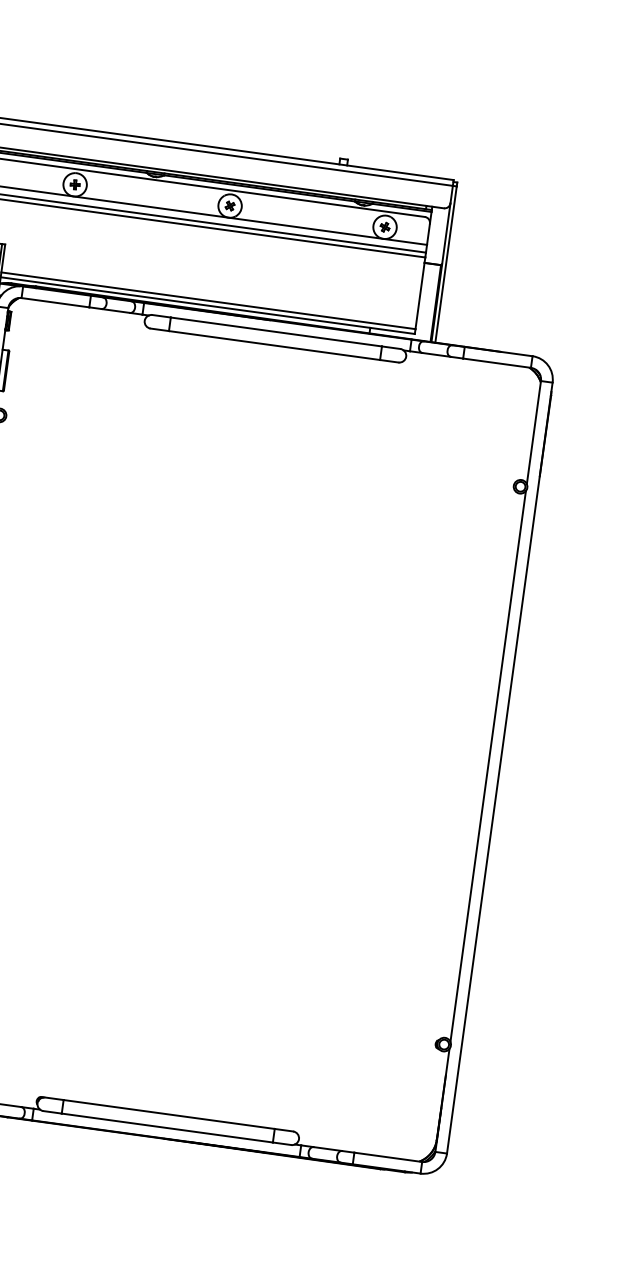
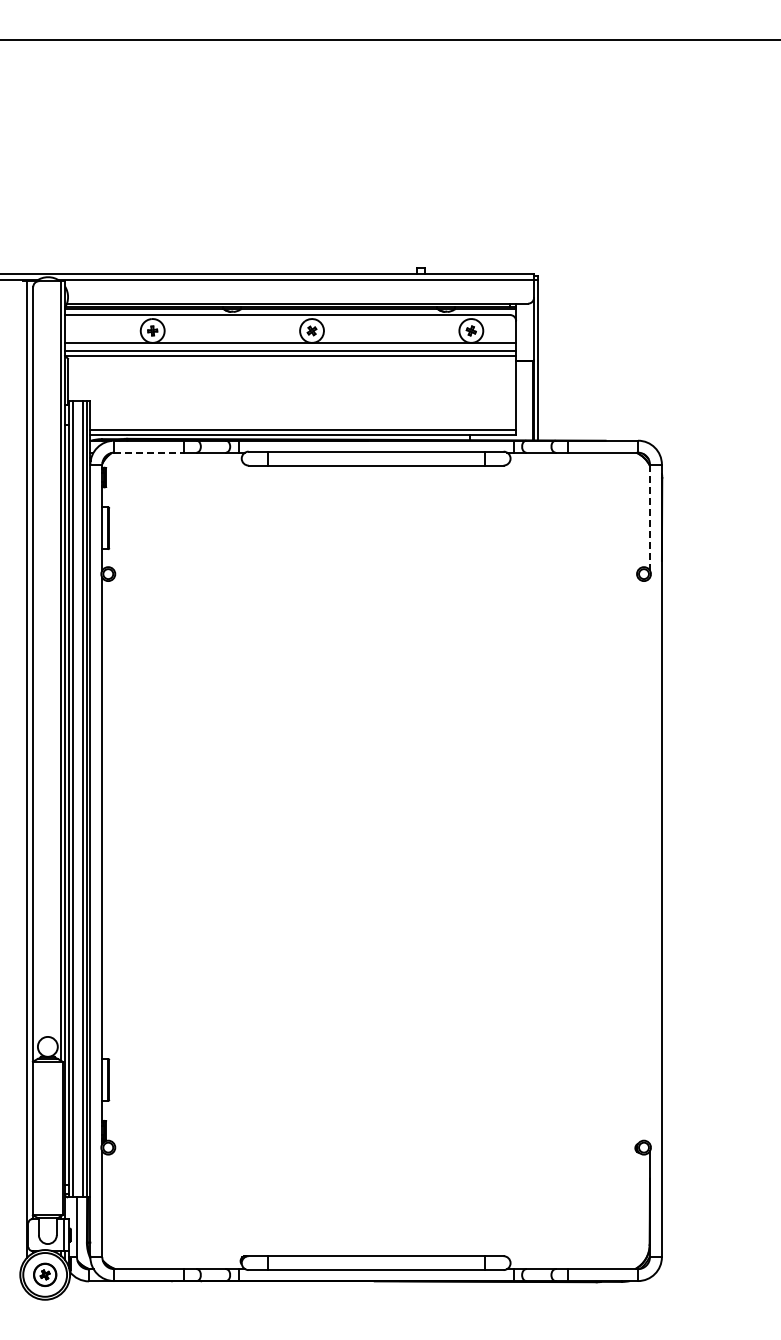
line: (55, 302) -> (149, 452), solid -> dashed
line: (533, 432) -> (649, 517), solid -> dashed
line: (487, 766) -> (649, 860), removed

